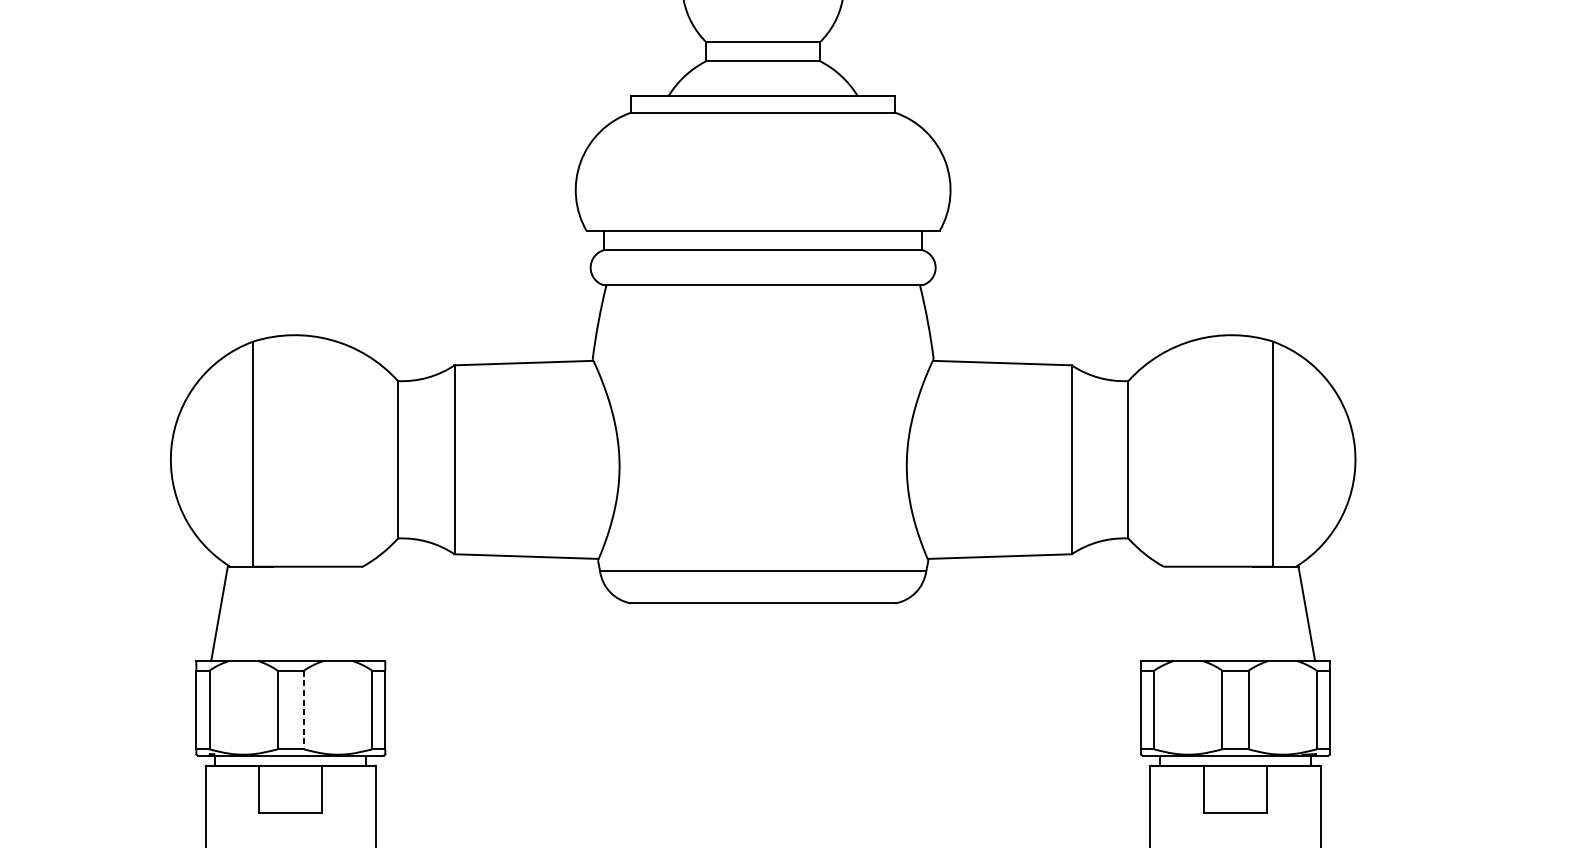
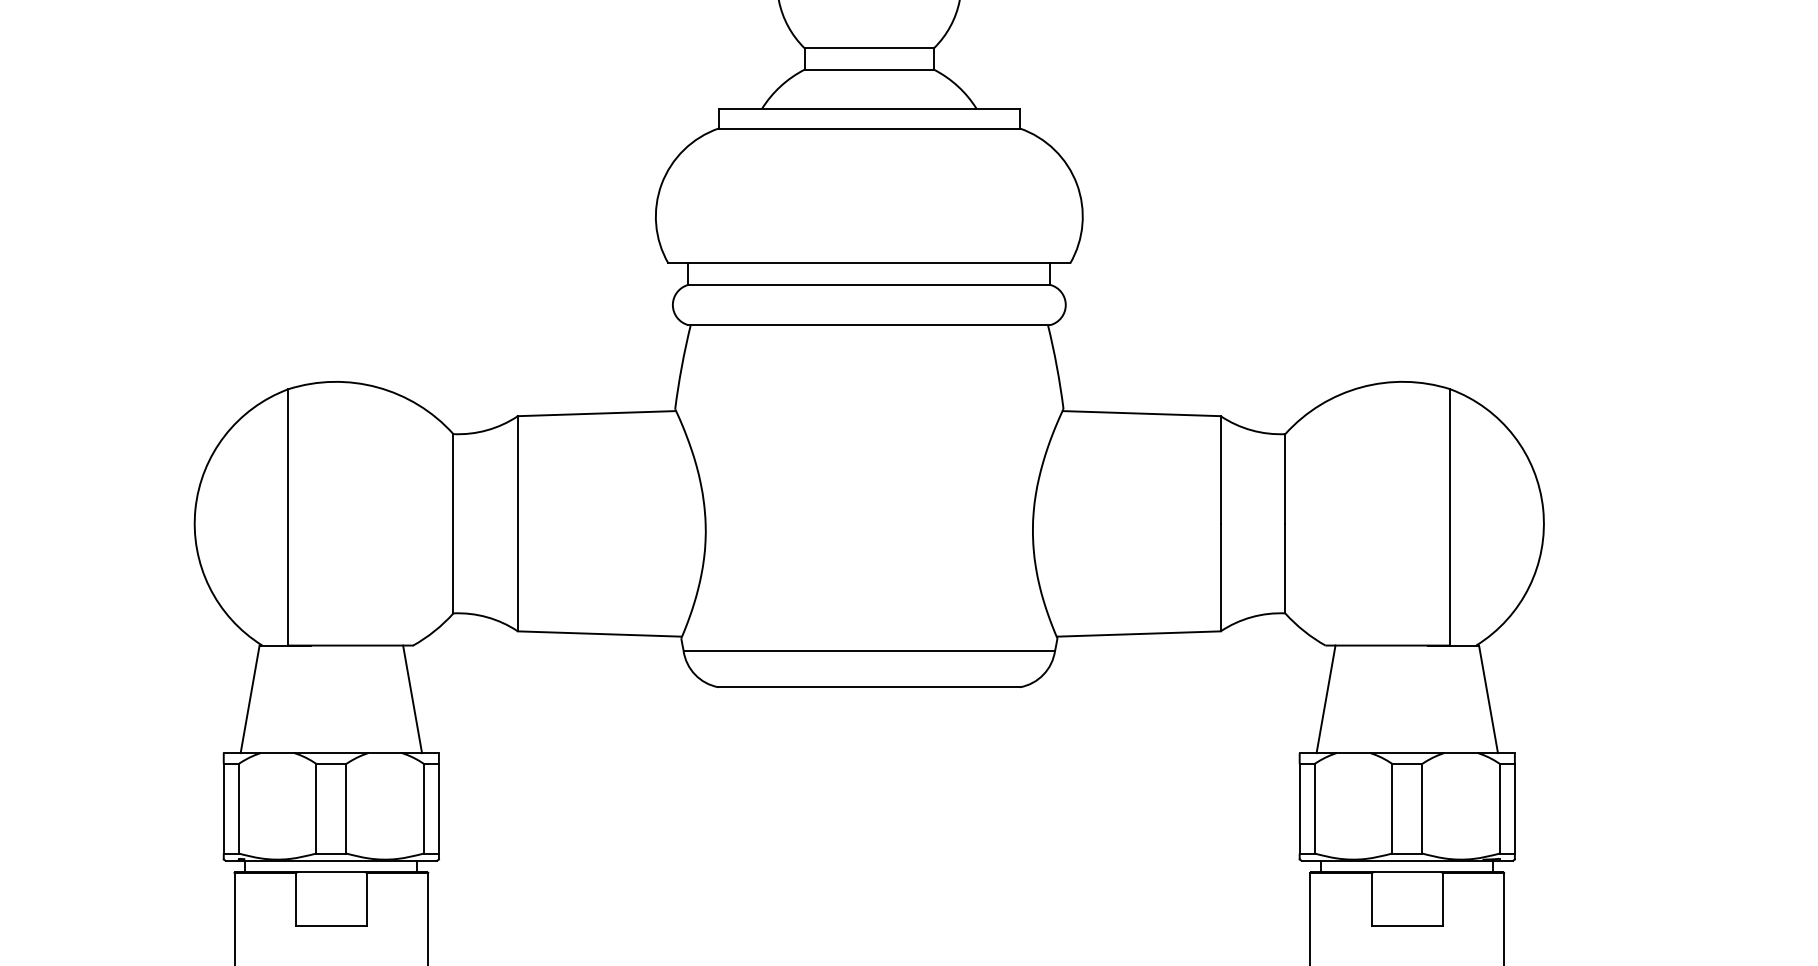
line: (362, 614) -> (412, 699), added
line: (1163, 614) -> (1325, 699), added
line: (304, 709) -> (346, 808), dashed -> solid

